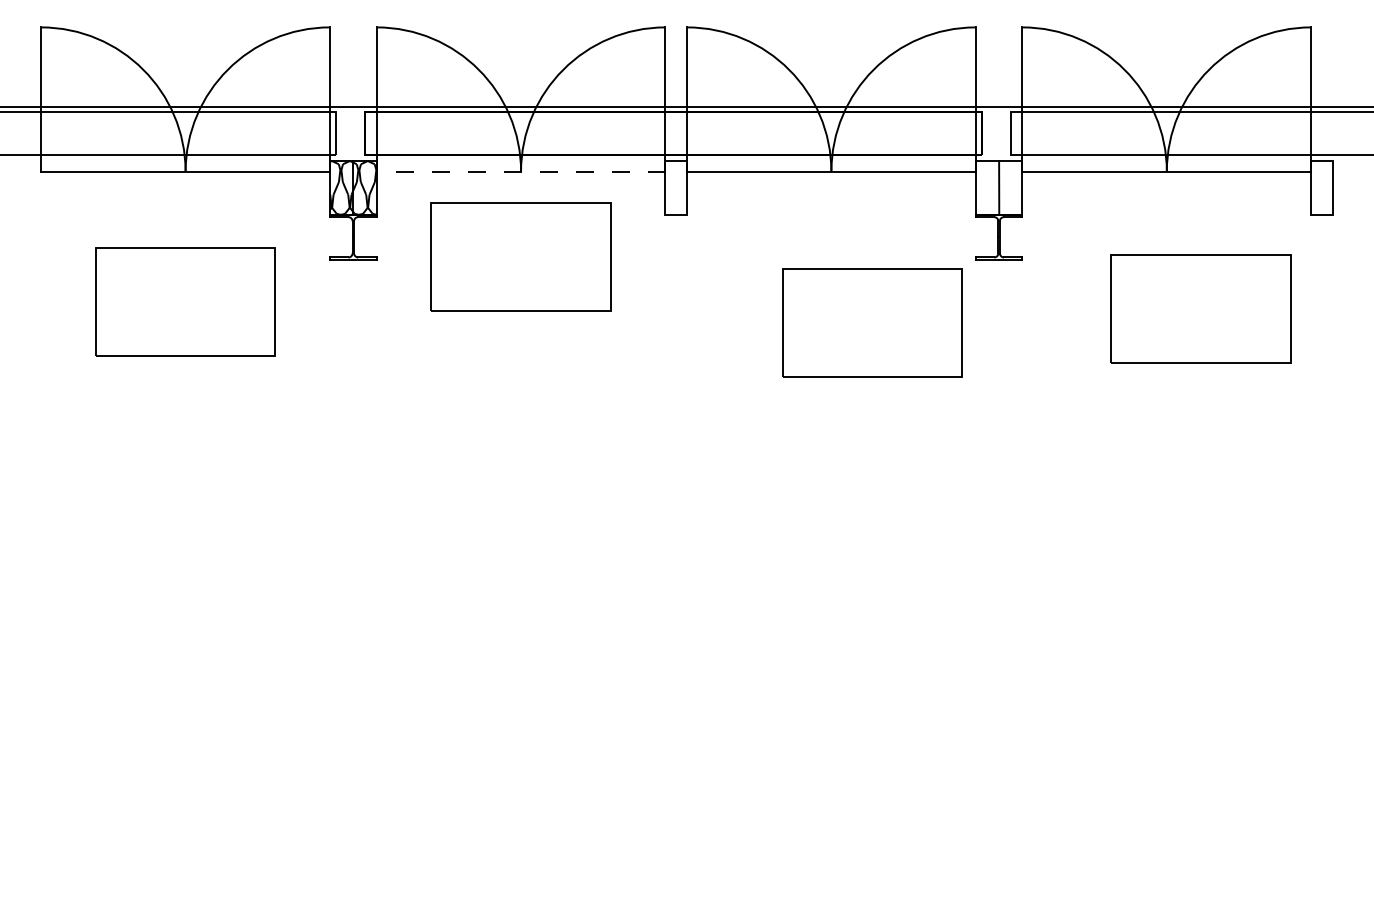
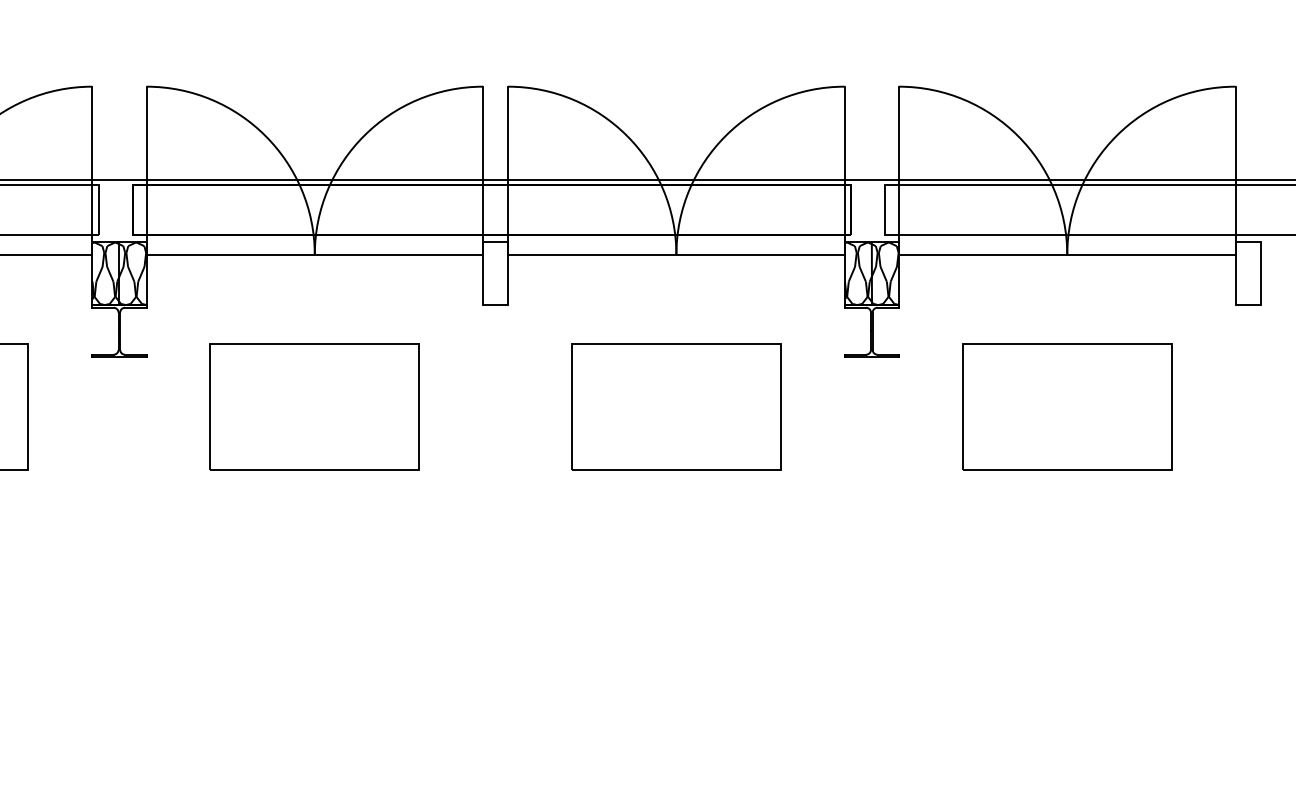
line: (520, 171) -> (314, 254), dashed -> solid
hatch: (998, 187) -> (871, 273), added
part: (520, 256) -> (314, 406), moved
part: (1200, 308) -> (1066, 406), moved
part: (872, 322) -> (676, 406), moved

